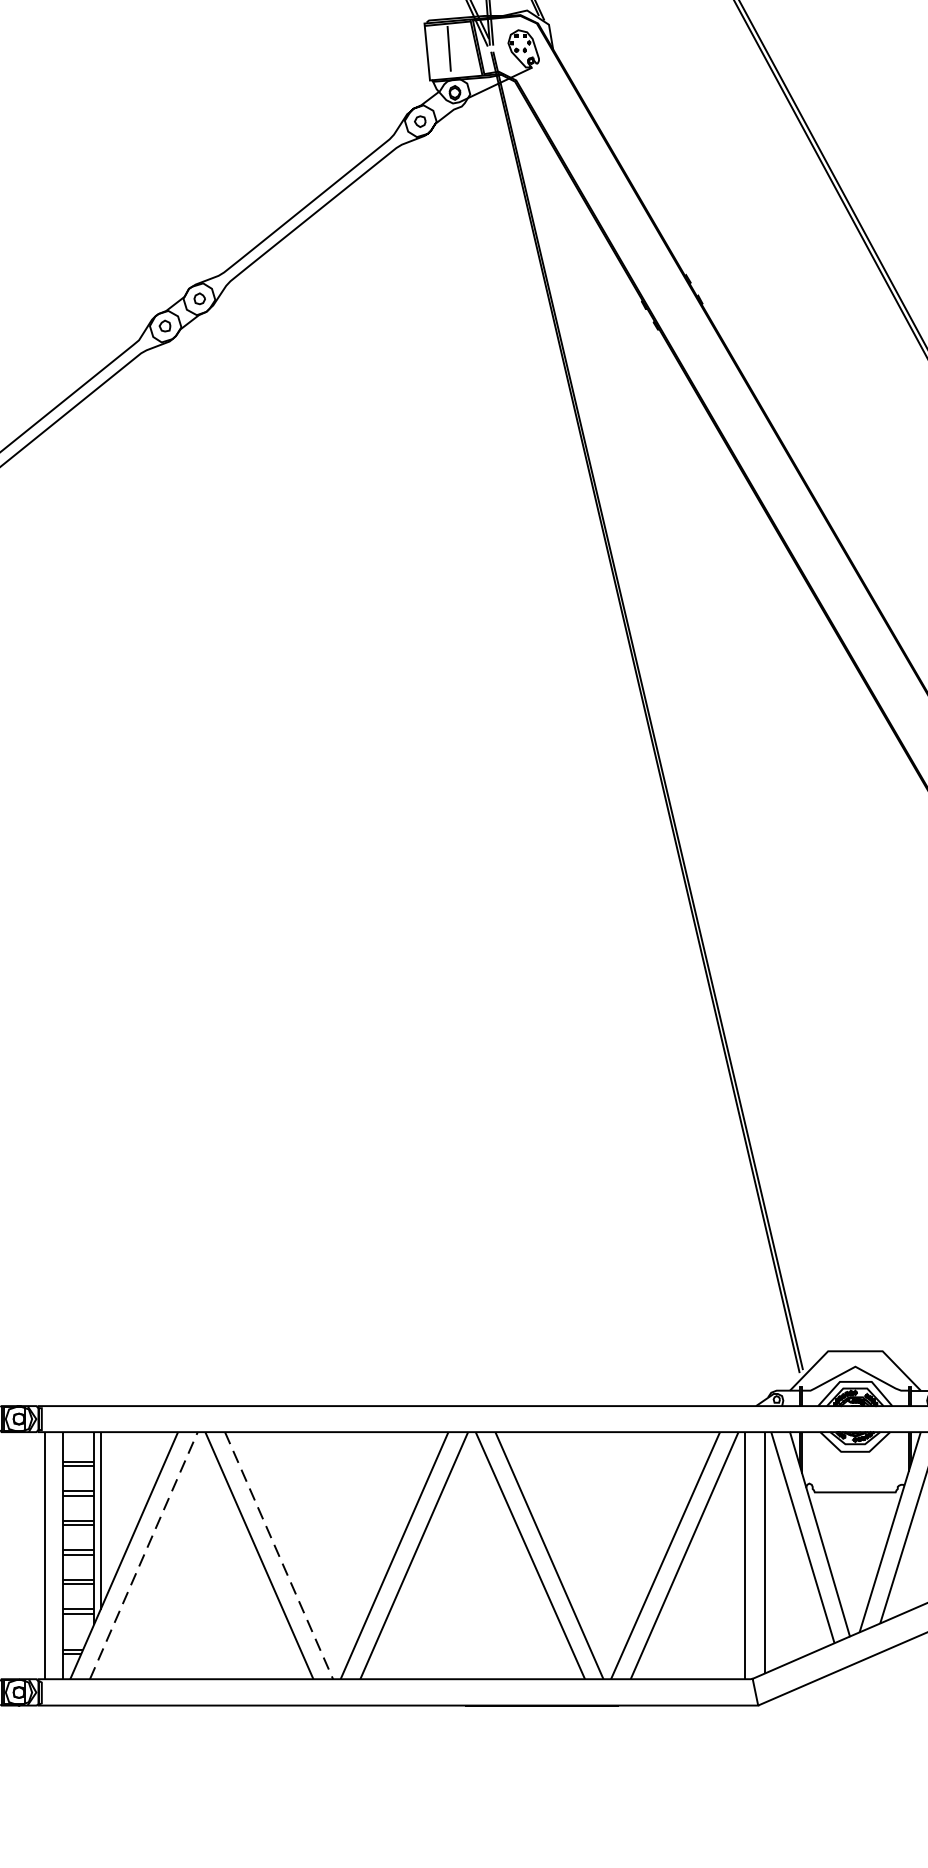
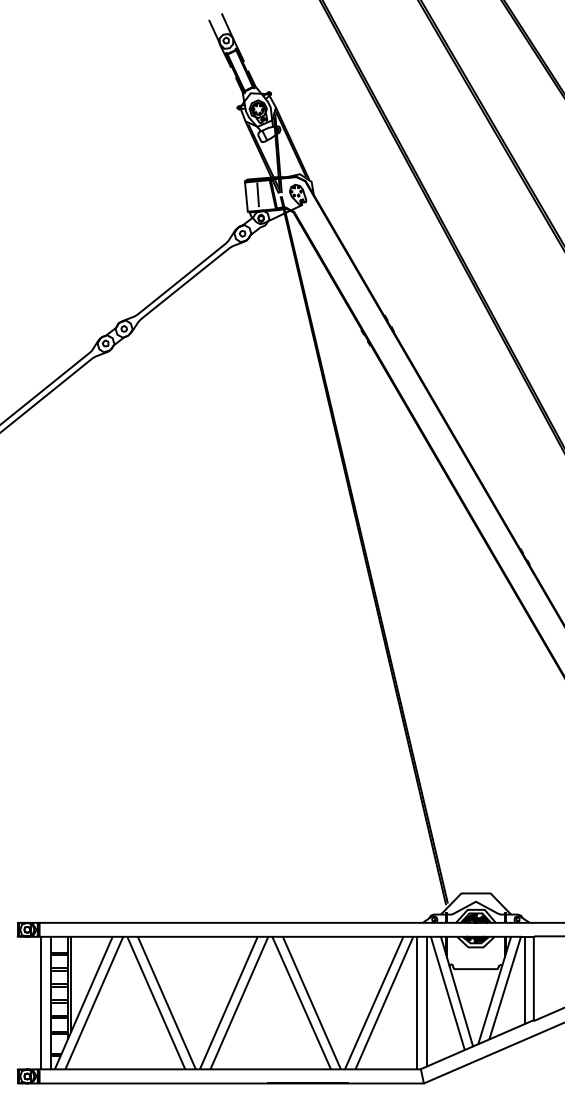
line: (144, 1554) -> (94, 1002), dashed -> solid
line: (280, 1556) -> (167, 1003), dashed -> solid

